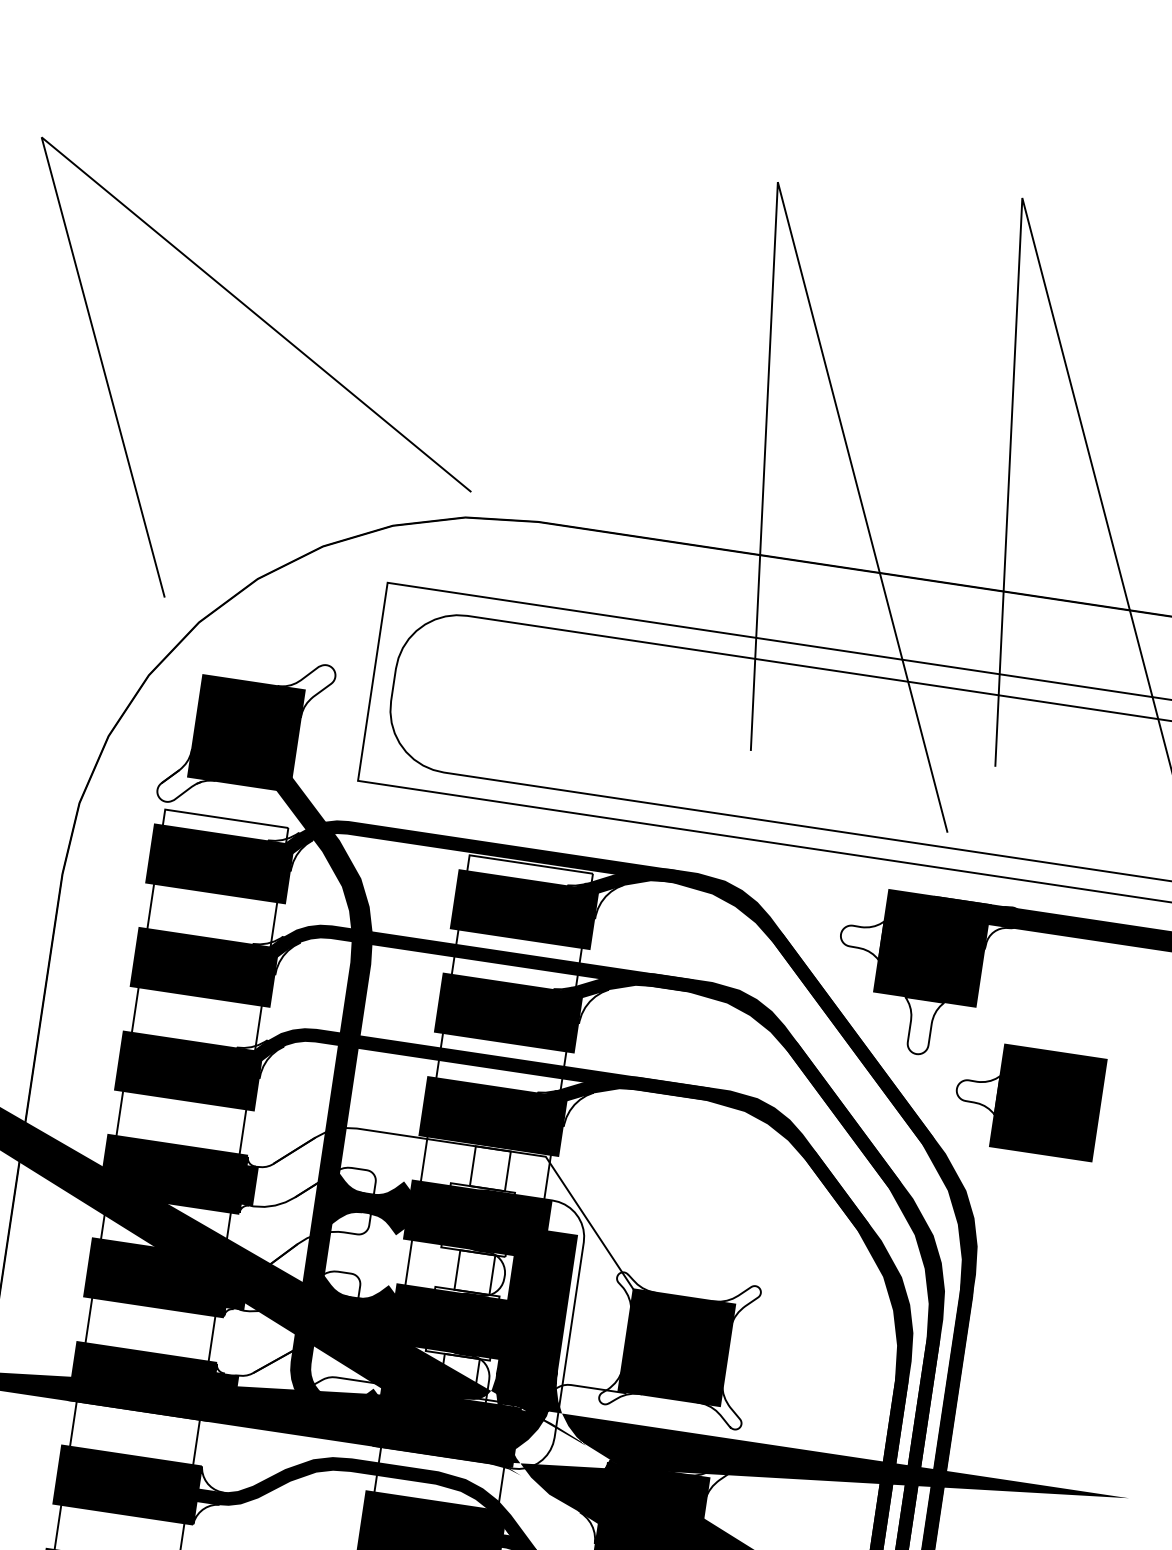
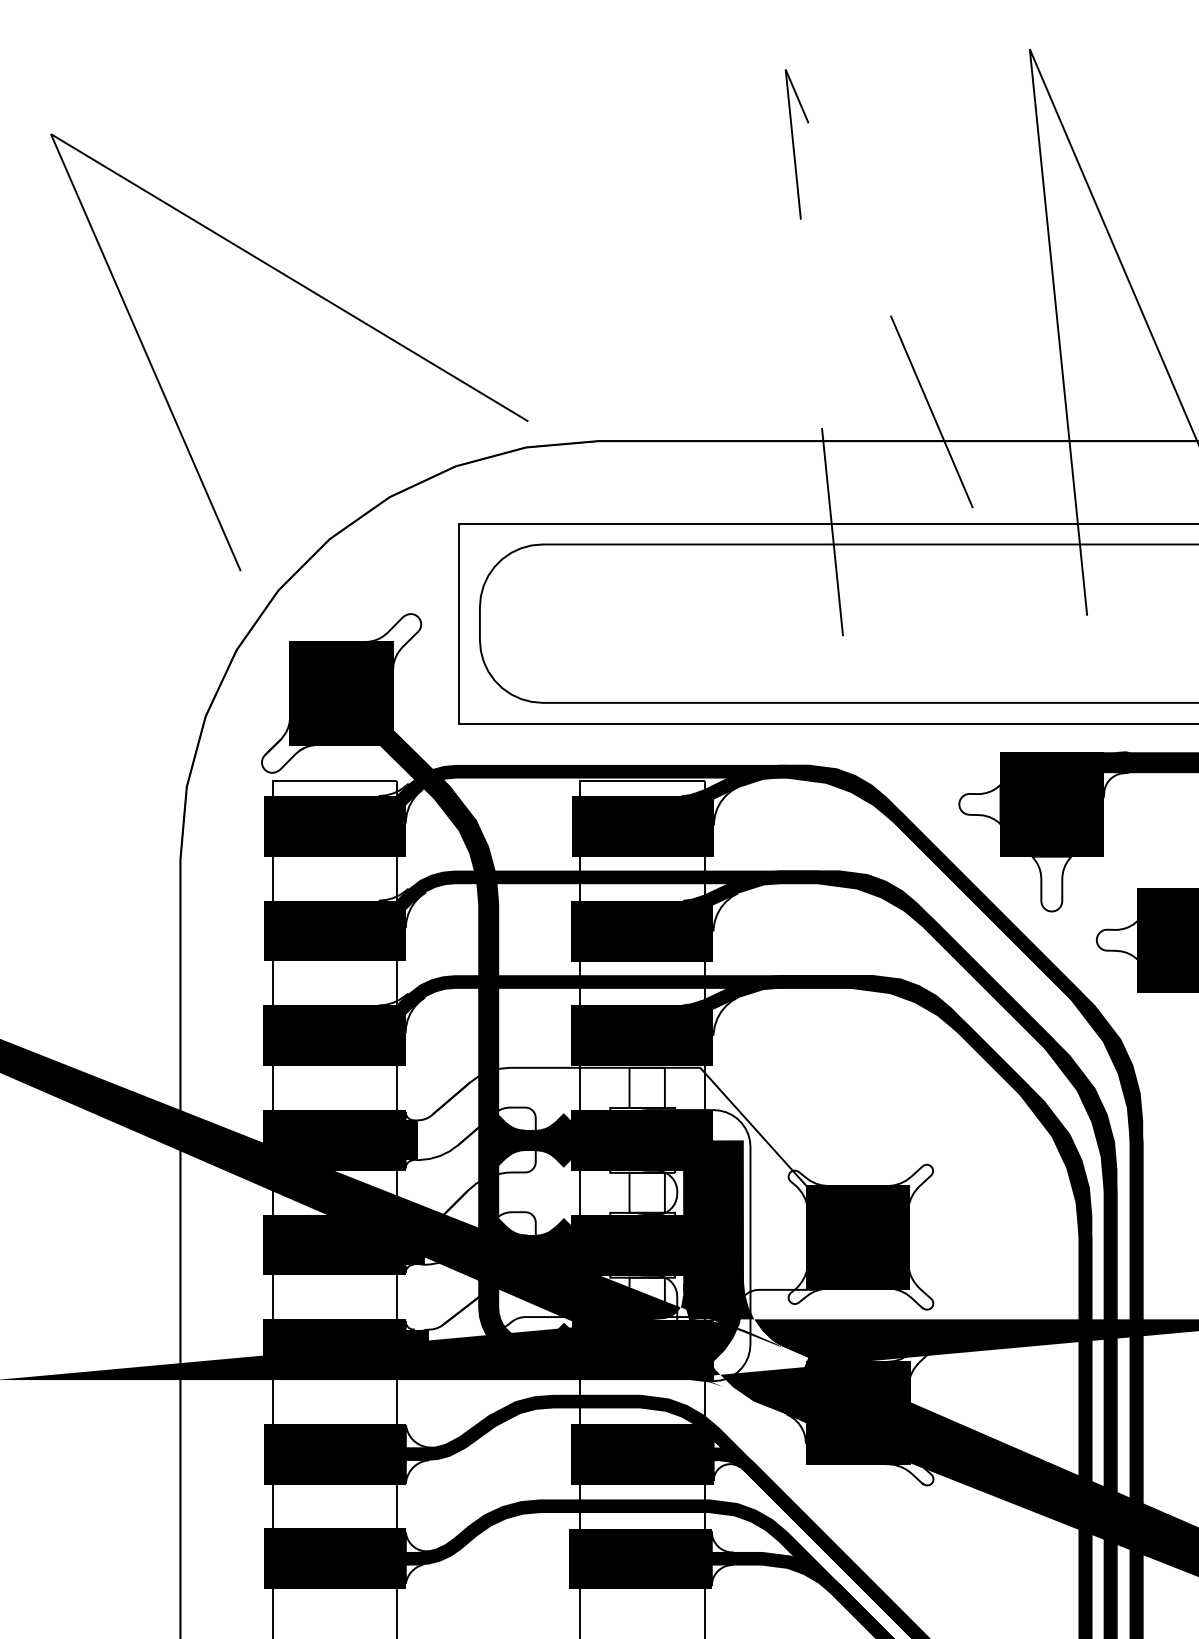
line: (790, 231) -> (805, 116), solid -> dashed

